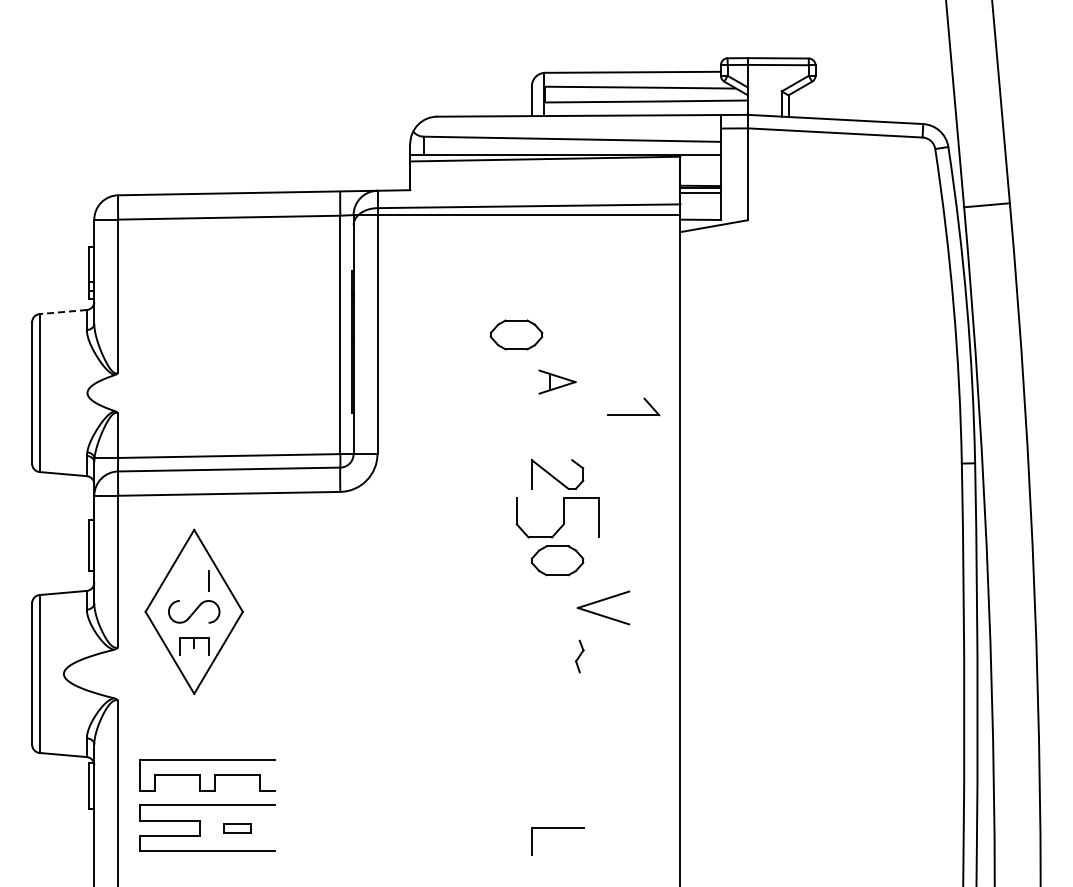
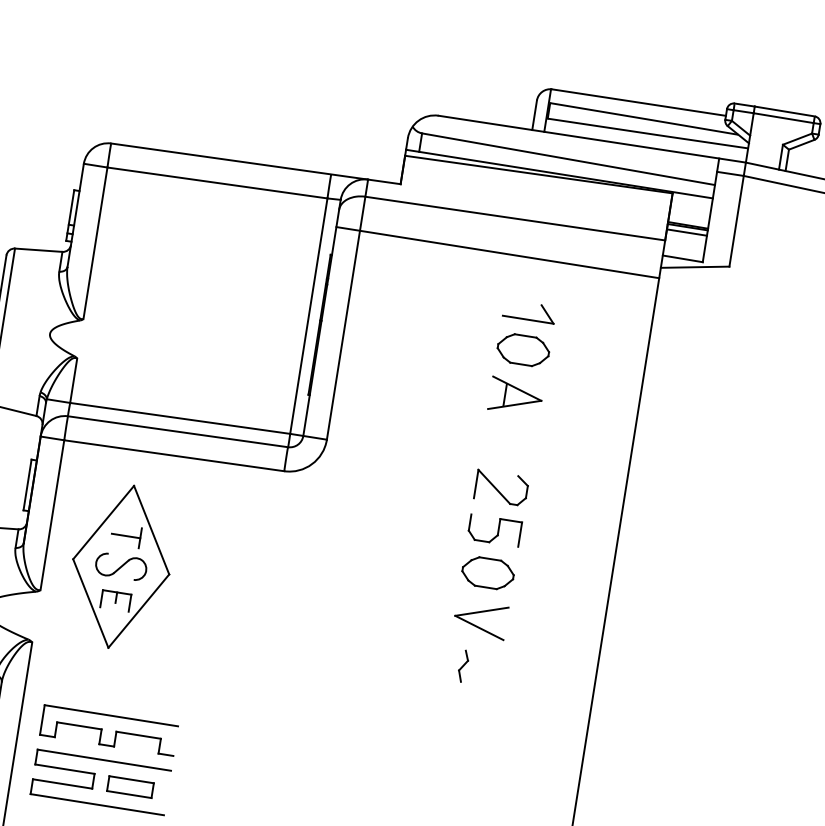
line: (516, 214) -> (497, 252), moved
line: (63, 312) -> (38, 250), dashed -> solid
part: (516, 334) -> (523, 349), moved
part: (557, 381) -> (516, 396), size x1.43
part: (633, 414) -> (528, 319), moved
part: (556, 517) -> (493, 530), size x0.62
line: (193, 580) -> (125, 535), added
part: (602, 601) -> (480, 613), moved
part: (579, 656) -> (463, 666), moved
part: (237, 828) -> (130, 787), size x1.67

